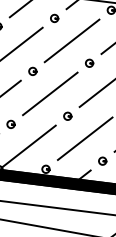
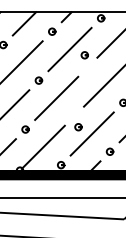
part: (89, 63) -> (84, 55), moved
part: (67, 116) -> (78, 127), moved

